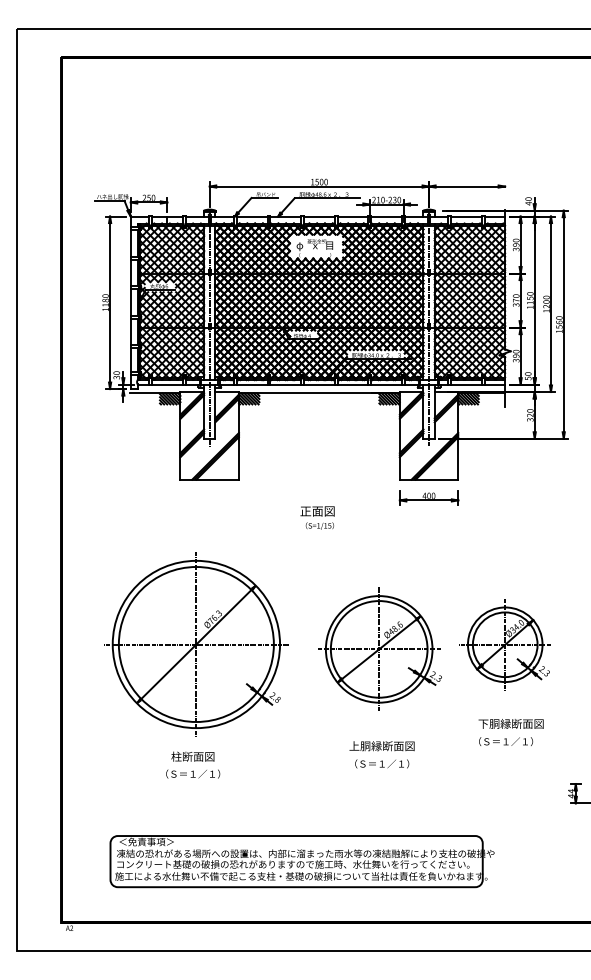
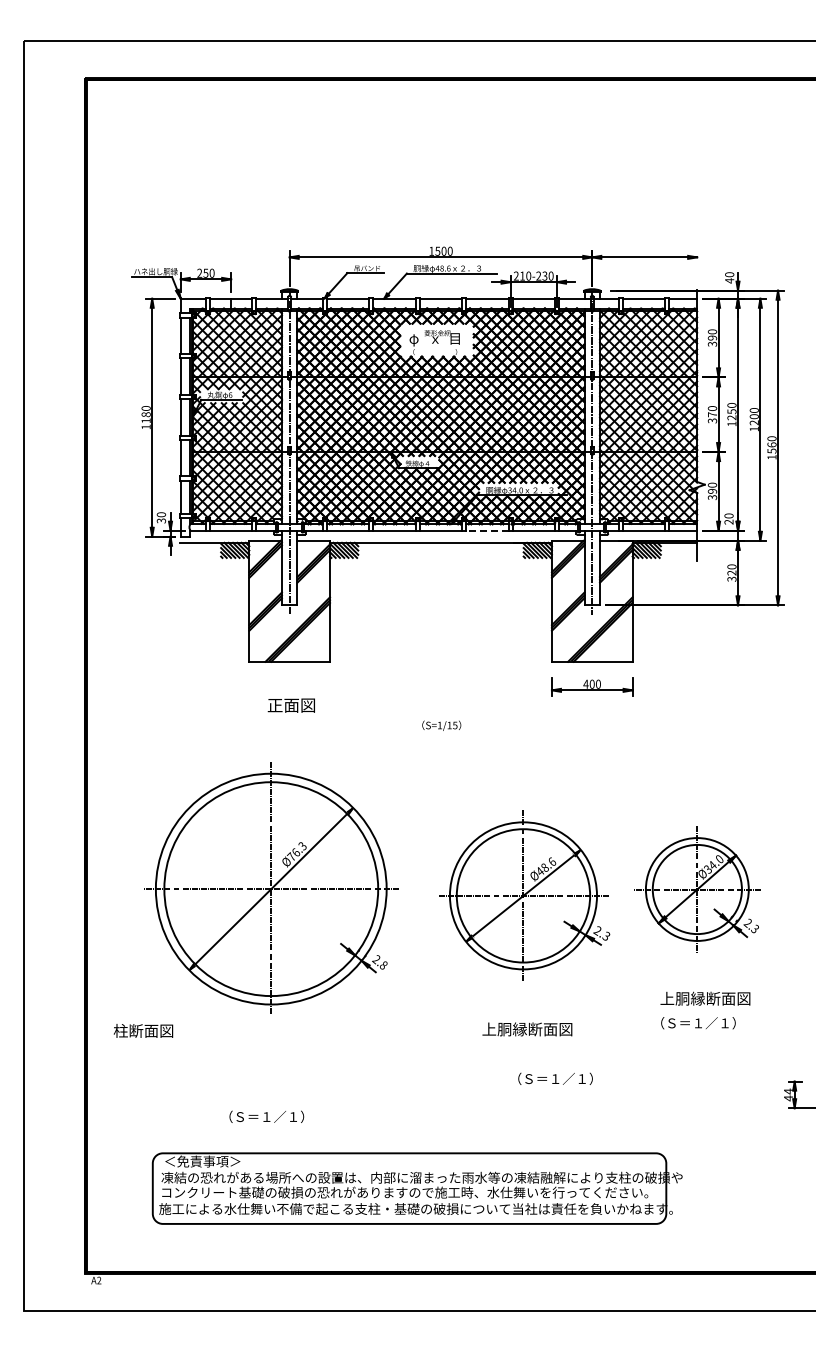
text: (530, 302) -> (731, 417), 1150 -> 1250
text: (527, 378) -> (728, 521), 50 -> 20
line: (352, 384) -> (486, 530), solid -> dashed
text: (316, 511) -> (290, 705), moved
text: (483, 723) -> (667, 998), 下胴縁断面図 -> 上胴縁断面図
text: (192, 756) -> (143, 1030), moved
text: (382, 763) -> (555, 1078), moved
text: (192, 773) -> (266, 1116), moved

